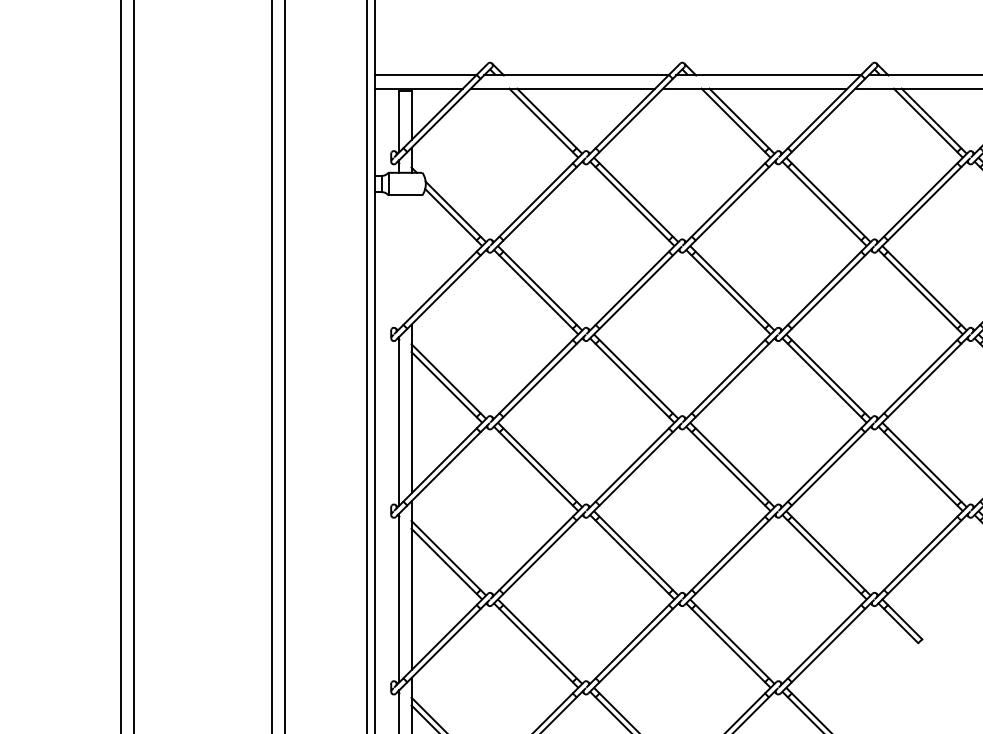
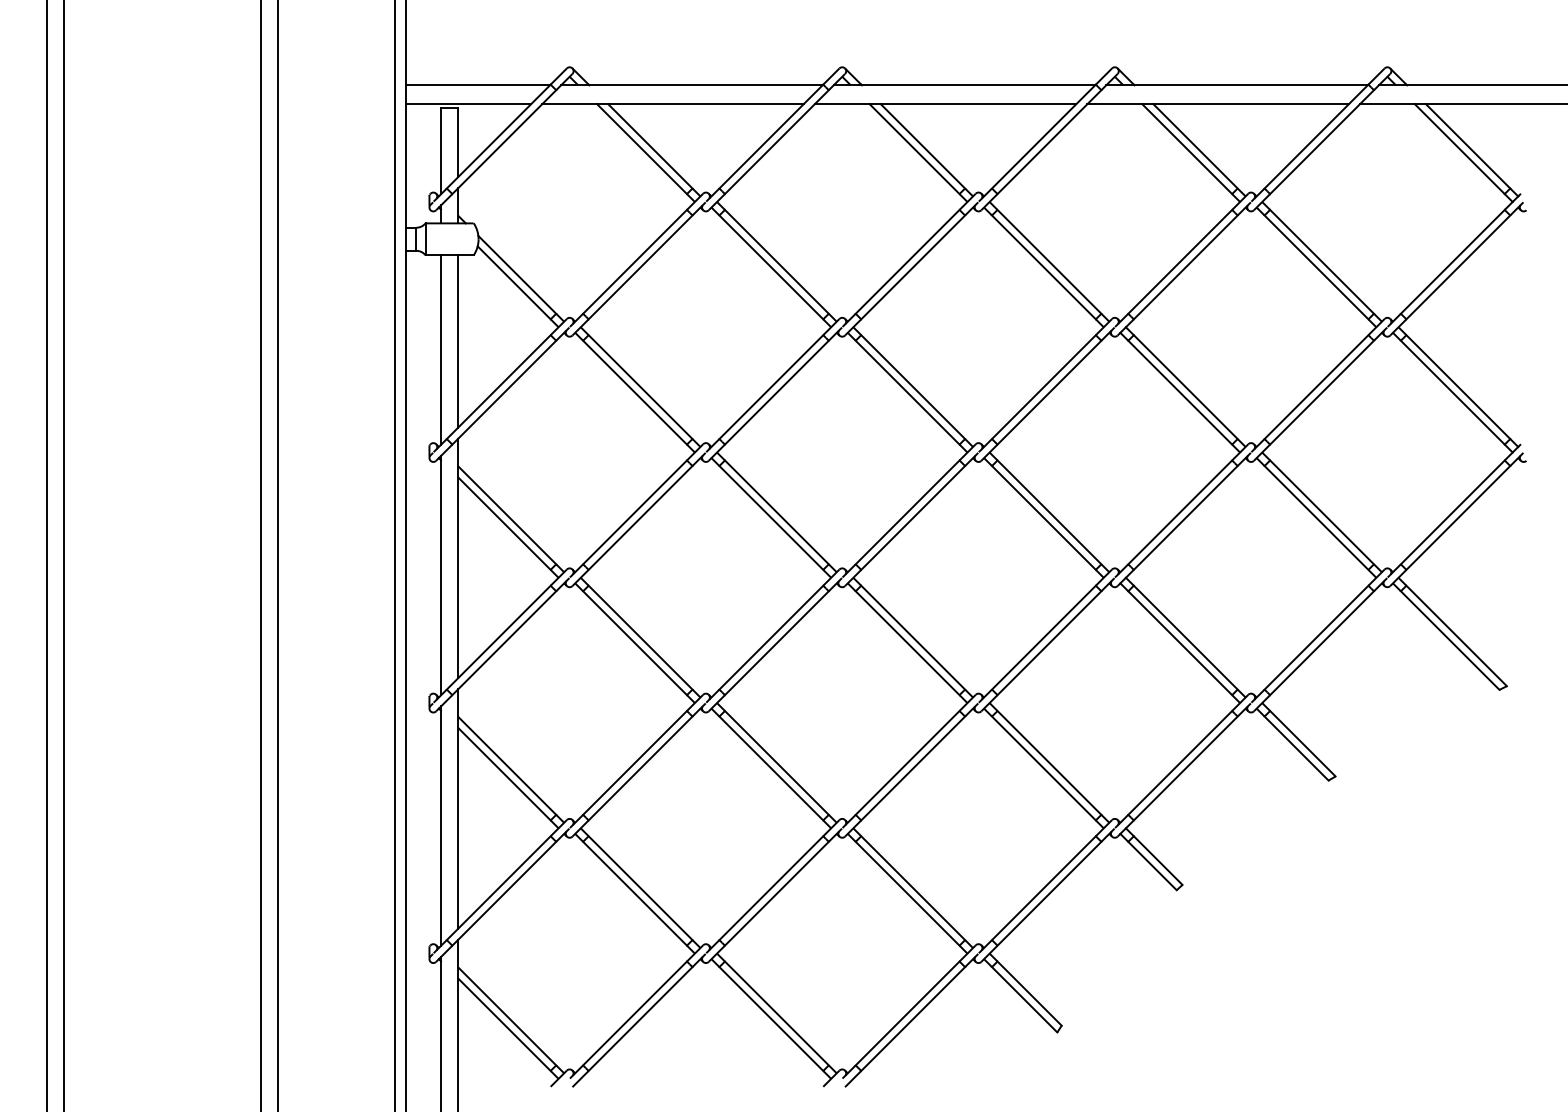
line: (411, 256) -> (458, 341), added
line: (399, 261) -> (441, 349), added

